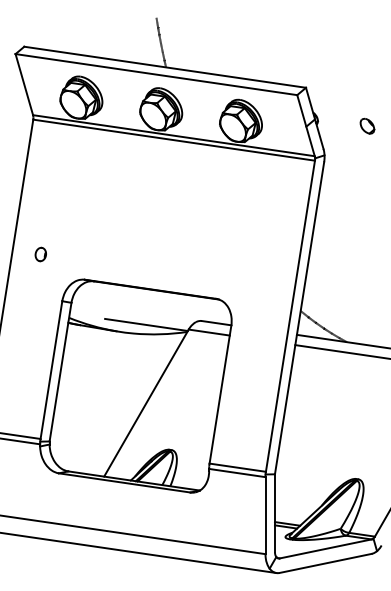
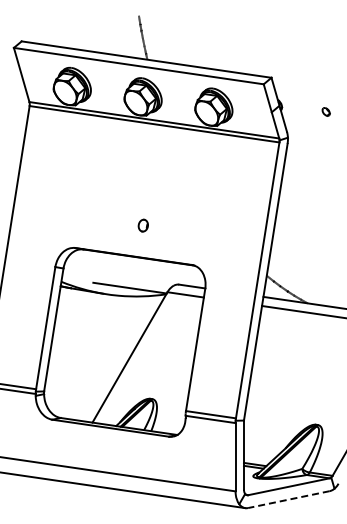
part: (368, 125) -> (326, 111), size x0.6
part: (39, 254) -> (142, 225), moved
line: (325, 563) -> (288, 499), solid -> dashed

